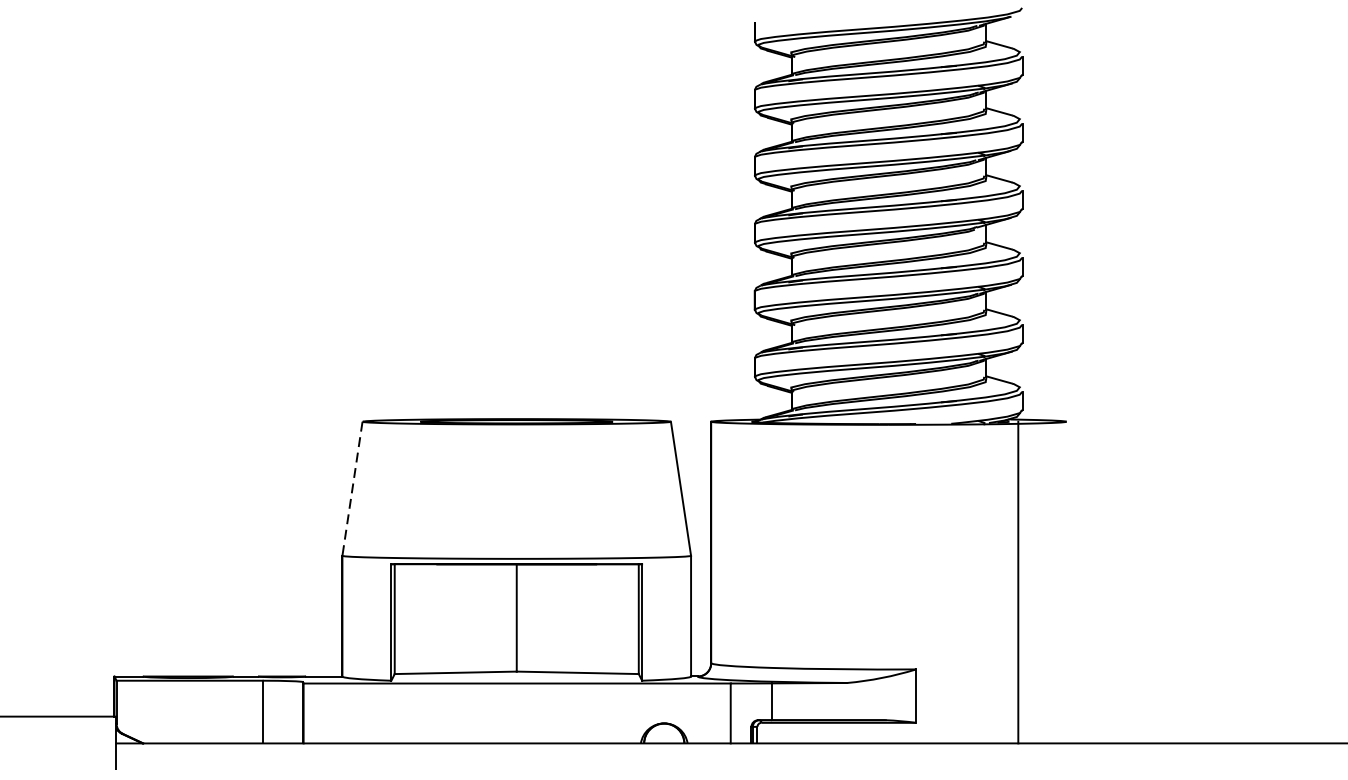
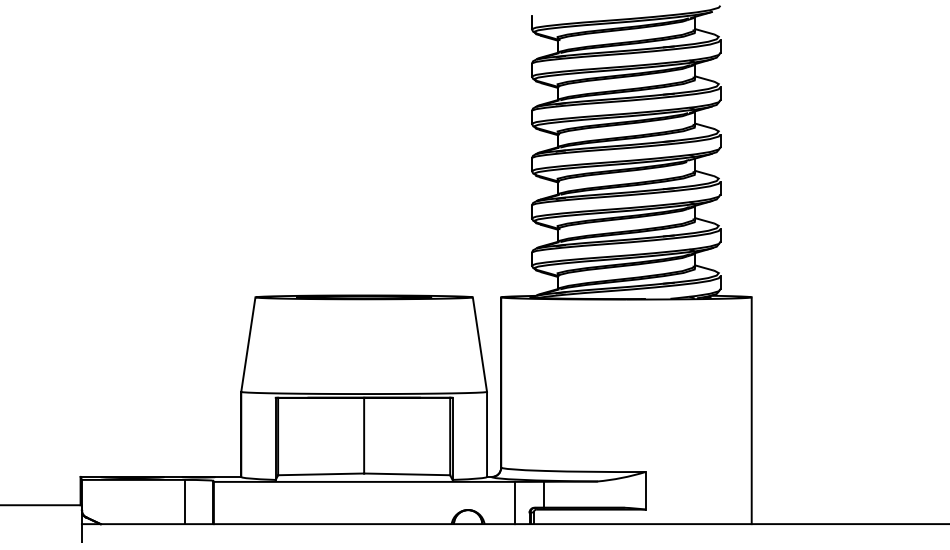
line: (352, 488) -> (248, 344), dashed -> solid
line: (1018, 582) -> (751, 410), moved

